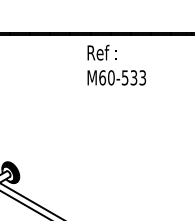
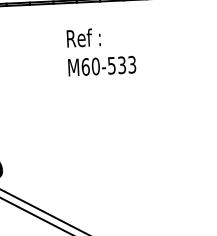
text: (116, 64) -> (101, 50), moved

